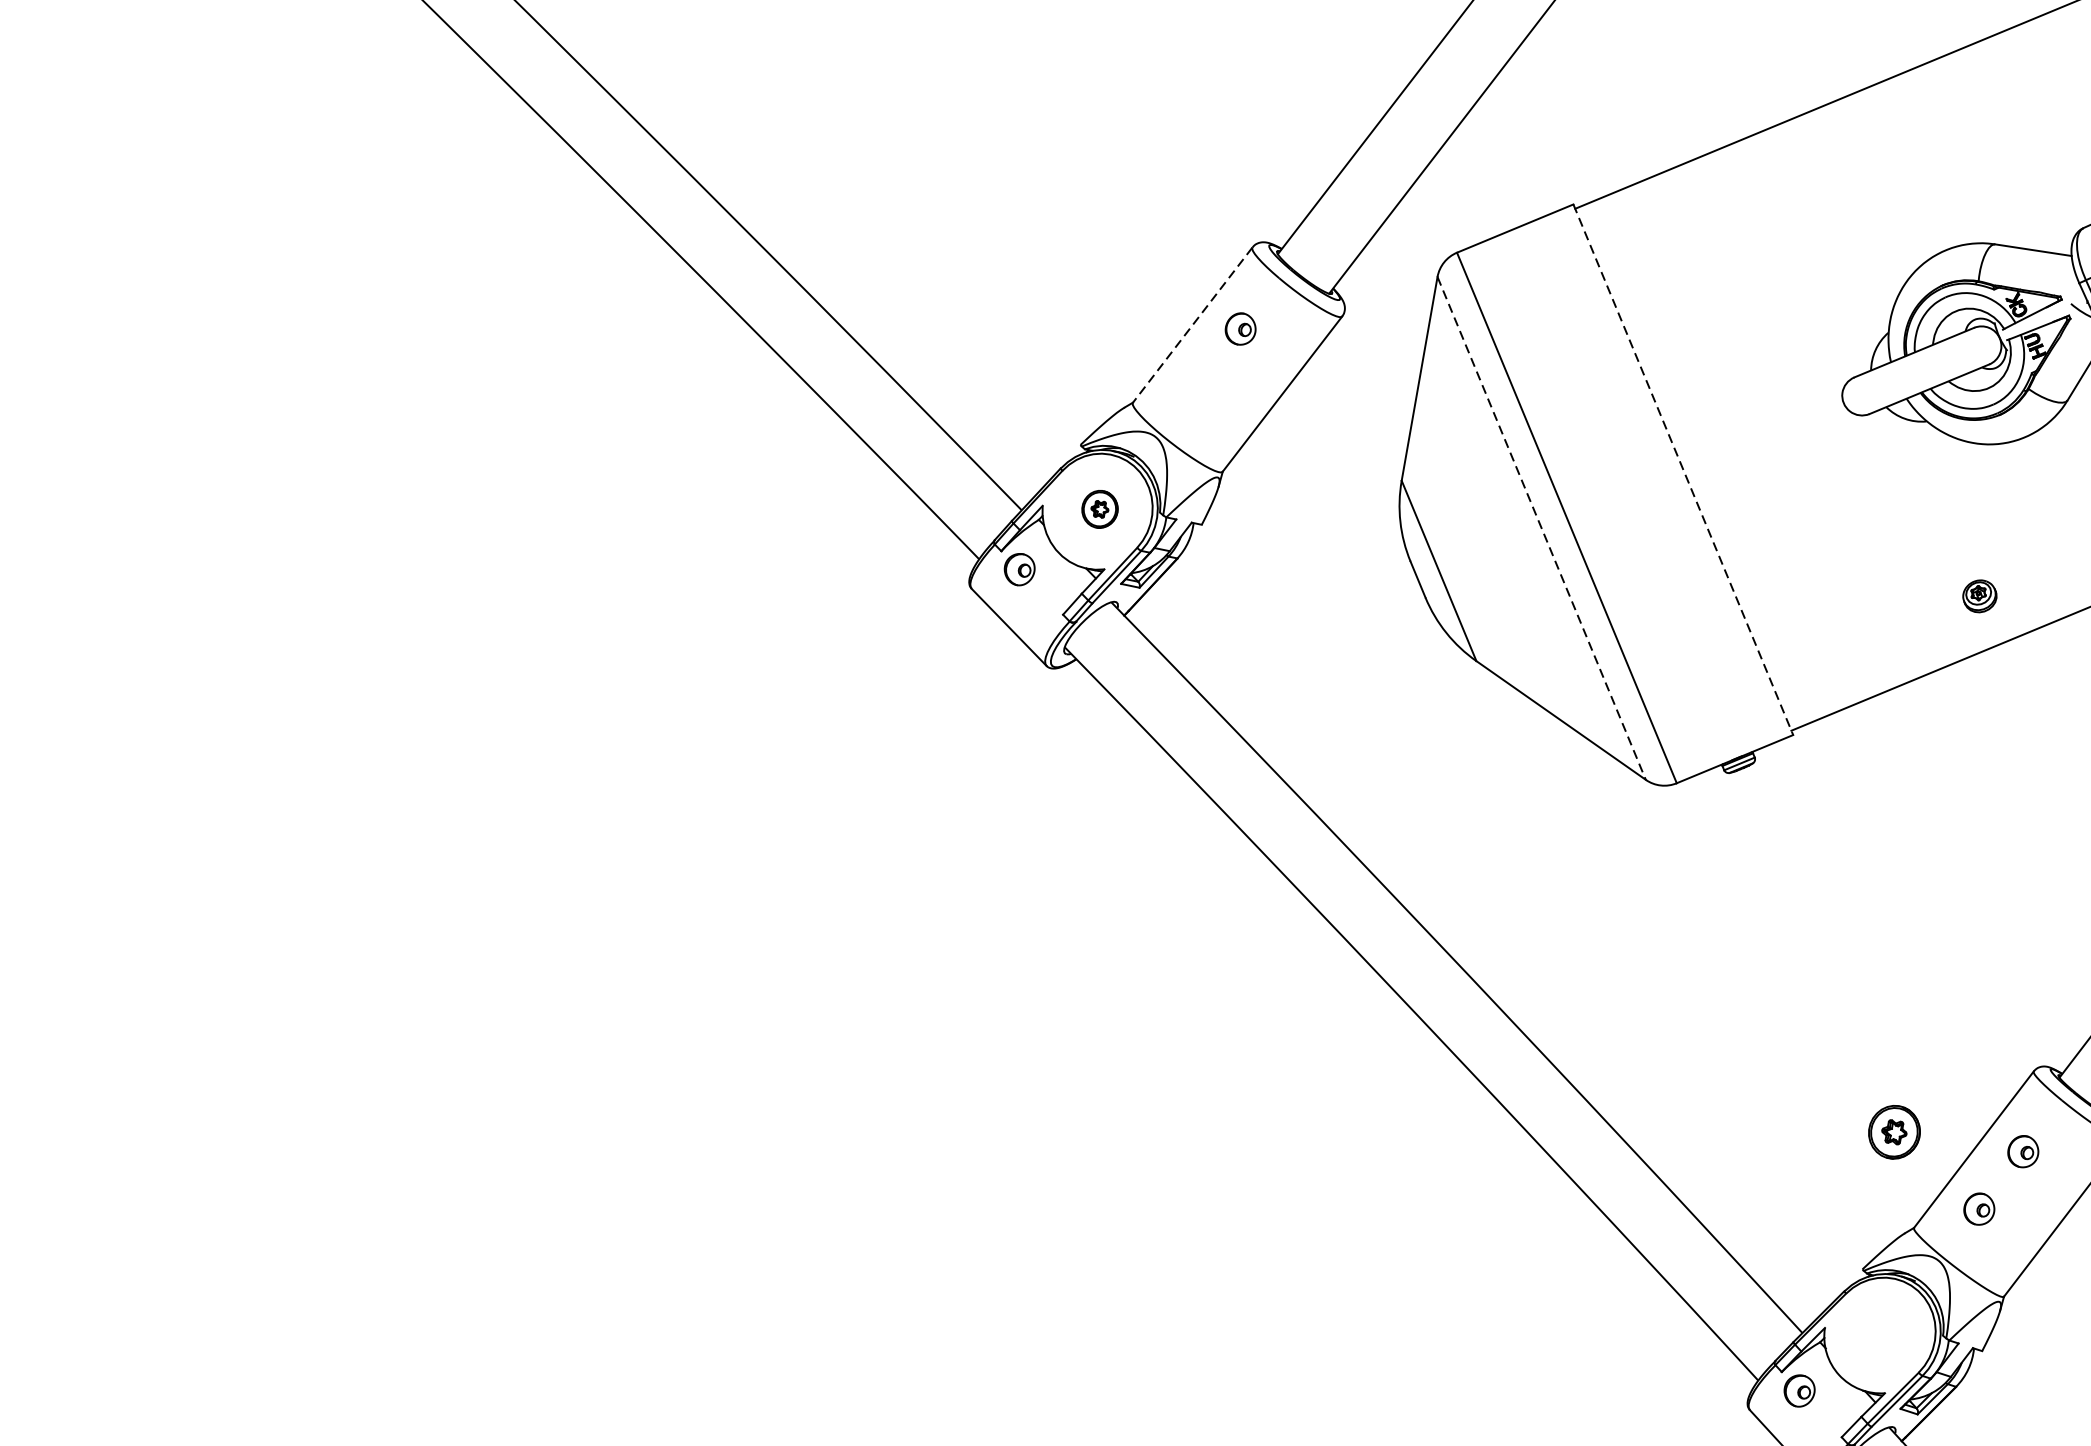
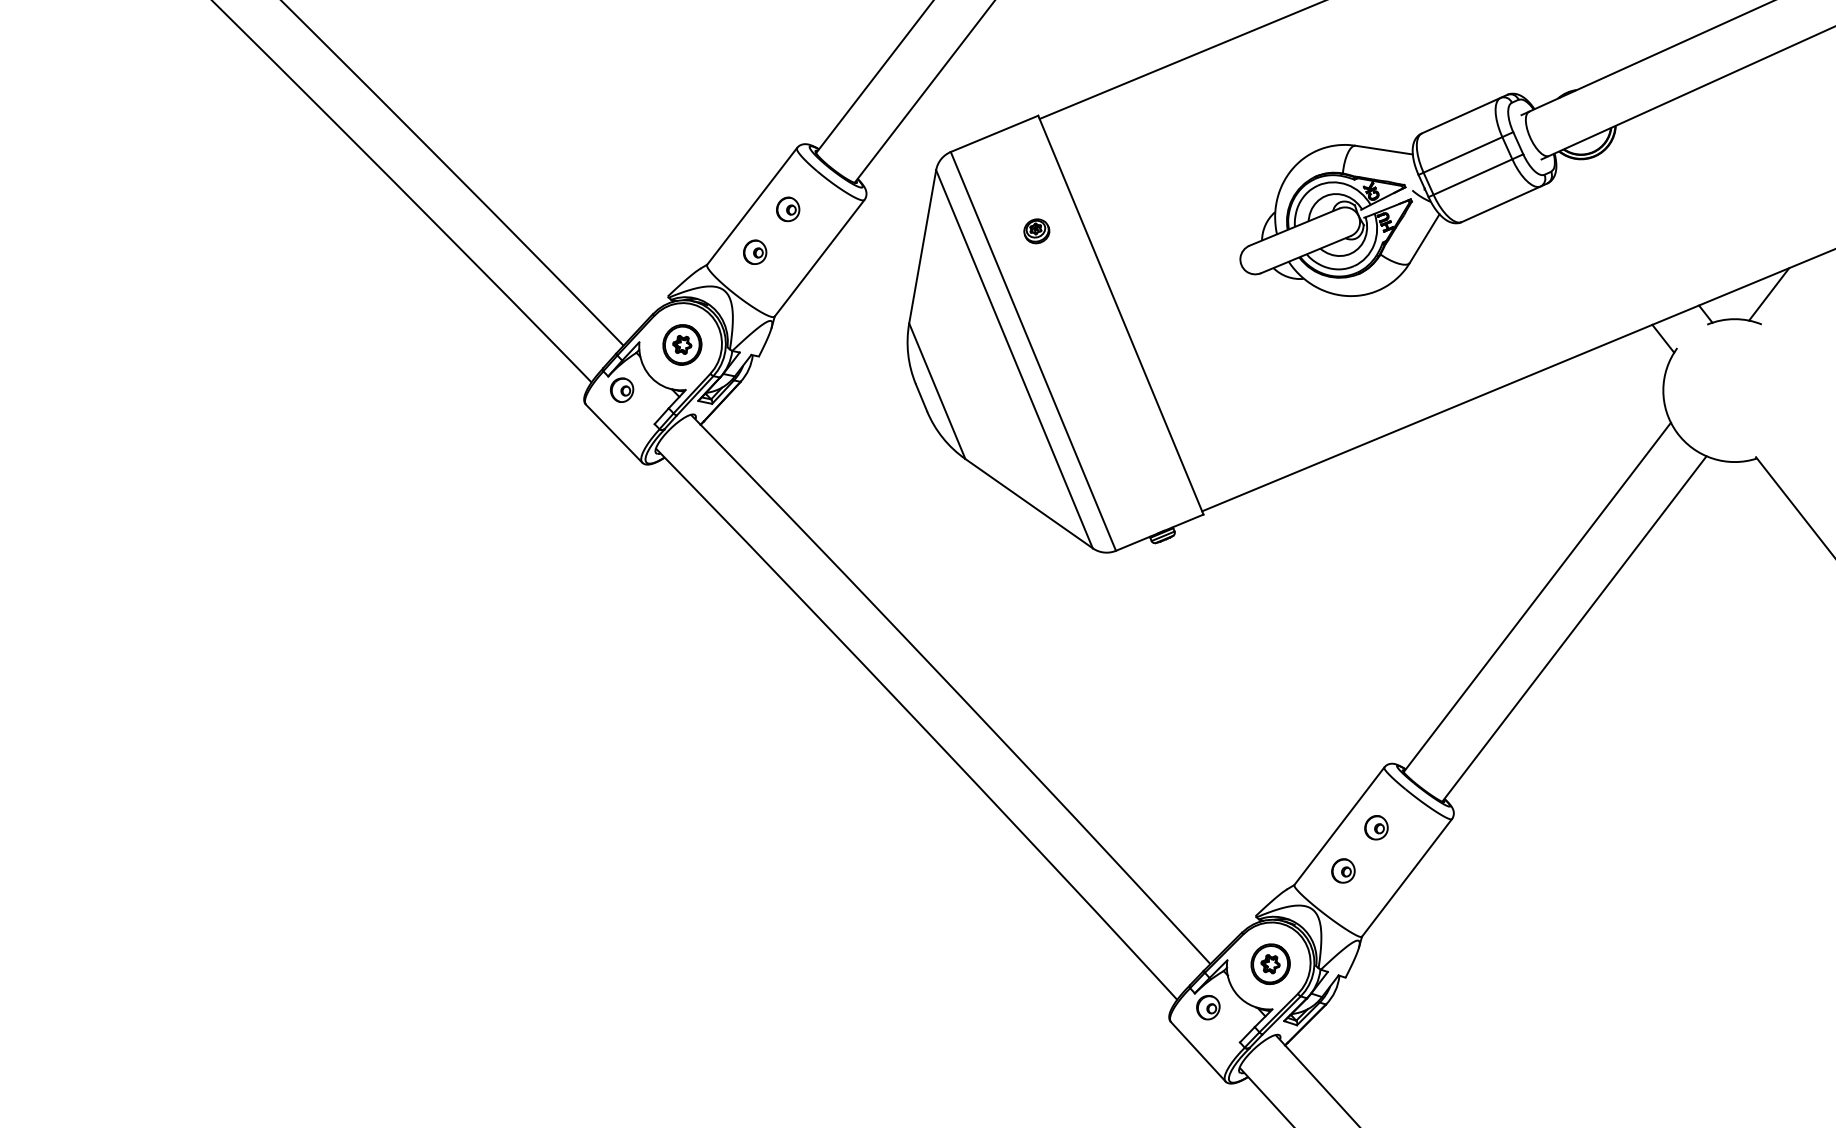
line: (1193, 325) -> (752, 206), dashed -> solid
part: (1197, 385) -> (755, 251), added
line: (1682, 470) -> (1120, 315), dashed -> solid
part: (1100, 508) -> (682, 344), size x1.43
line: (1541, 528) -> (1014, 359), dashed -> solid
part: (1979, 596) -> (1036, 231), moved
part: (1894, 1132) -> (1270, 964), moved

